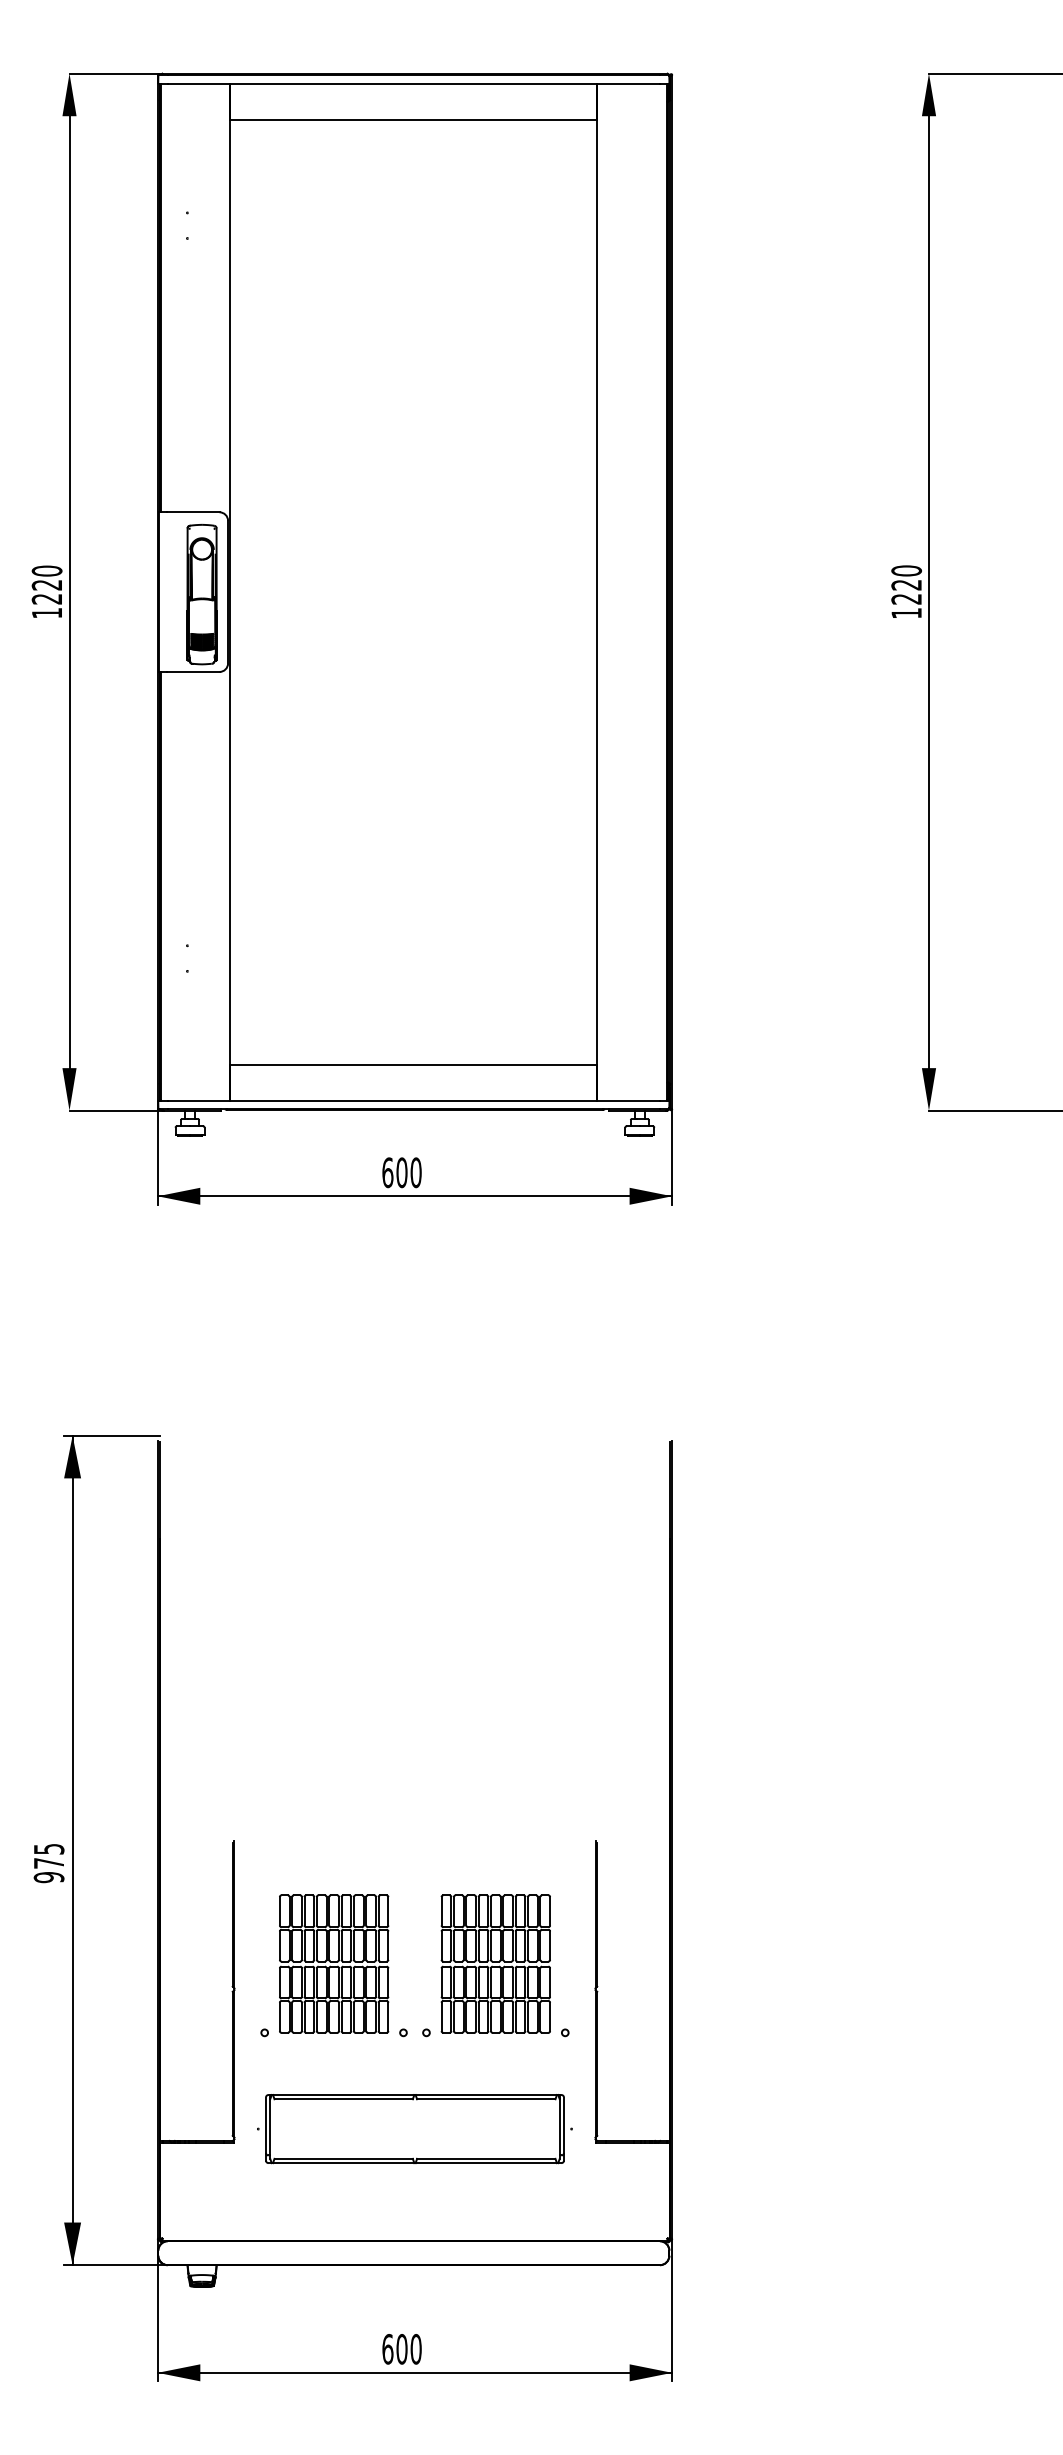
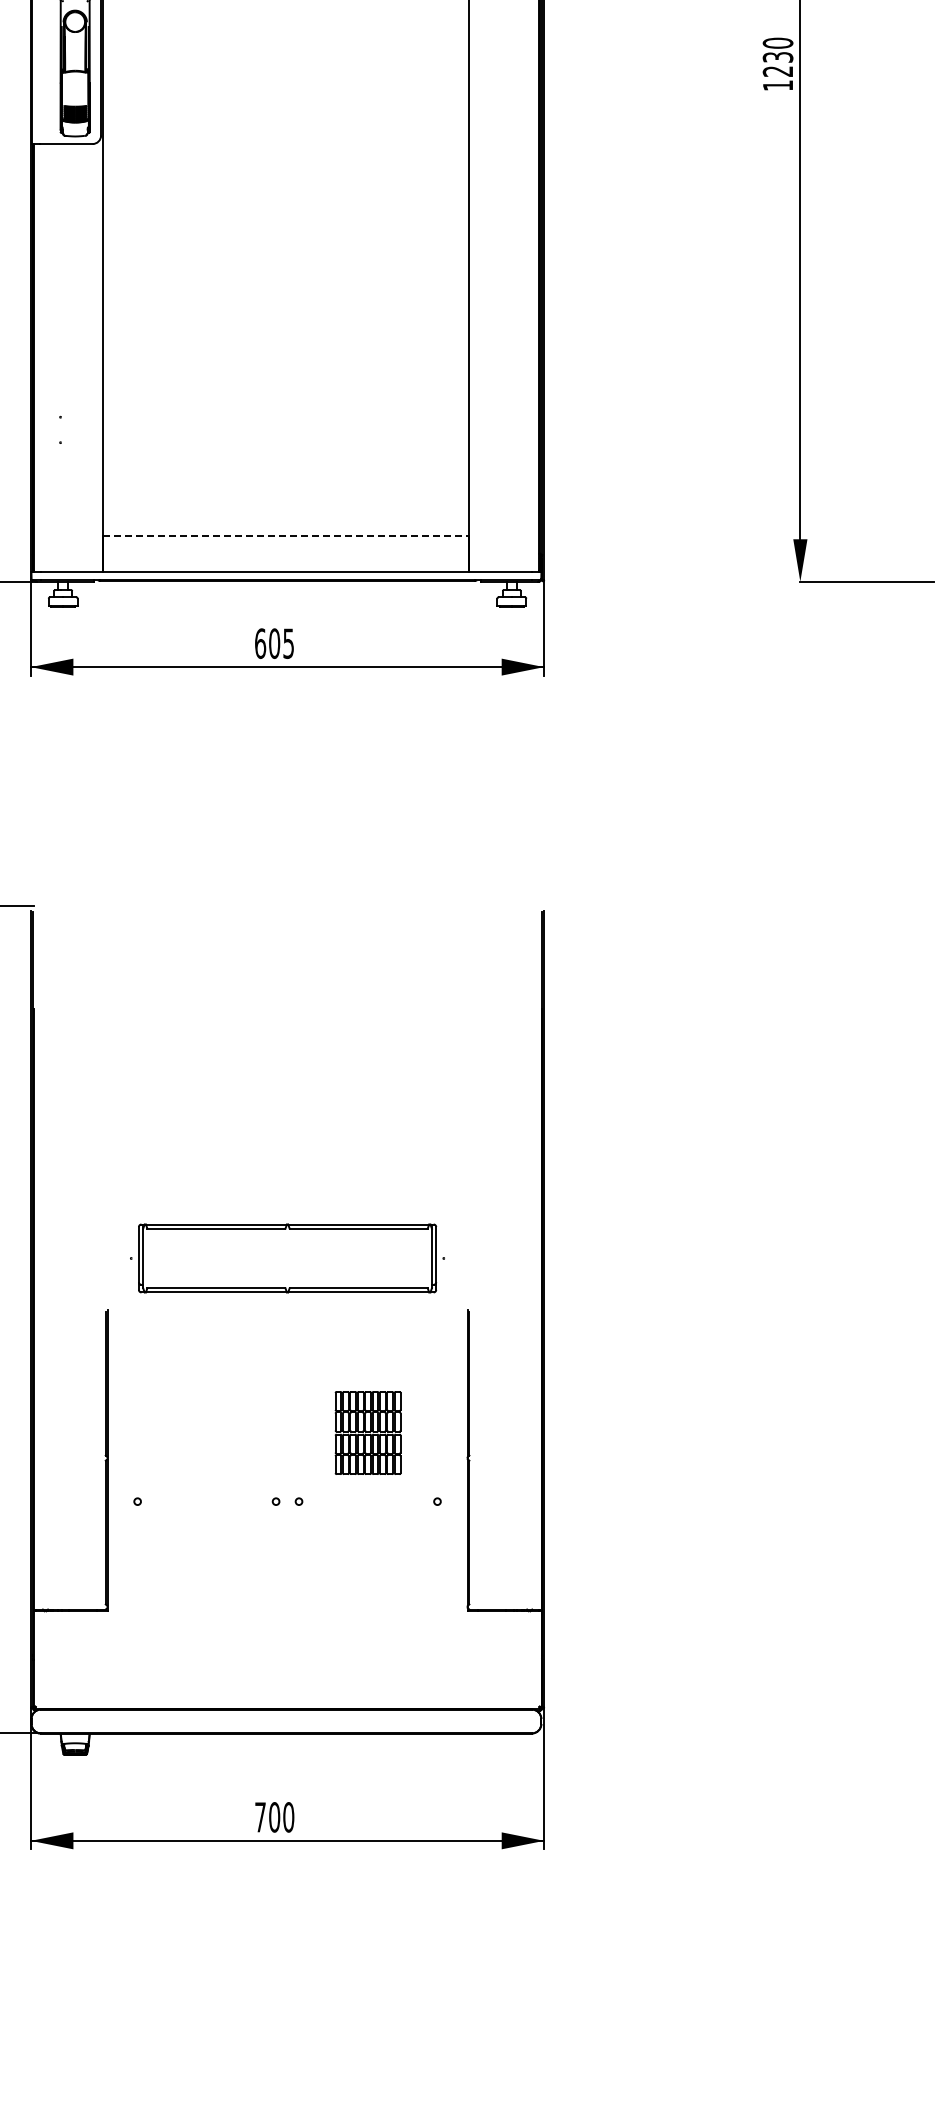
text: (906, 584) -> (777, 56), 1220 -> 1230
line: (414, 1064) -> (287, 535), solid -> dashed
text: (415, 1172) -> (288, 643), 600 -> 605
part: (334, 1963) -> (207, 1432), removed
part: (495, 1963) -> (367, 1432), size x0.6
part: (414, 2129) -> (287, 1258), moved
text: (387, 2349) -> (260, 1817), 600 -> 700

